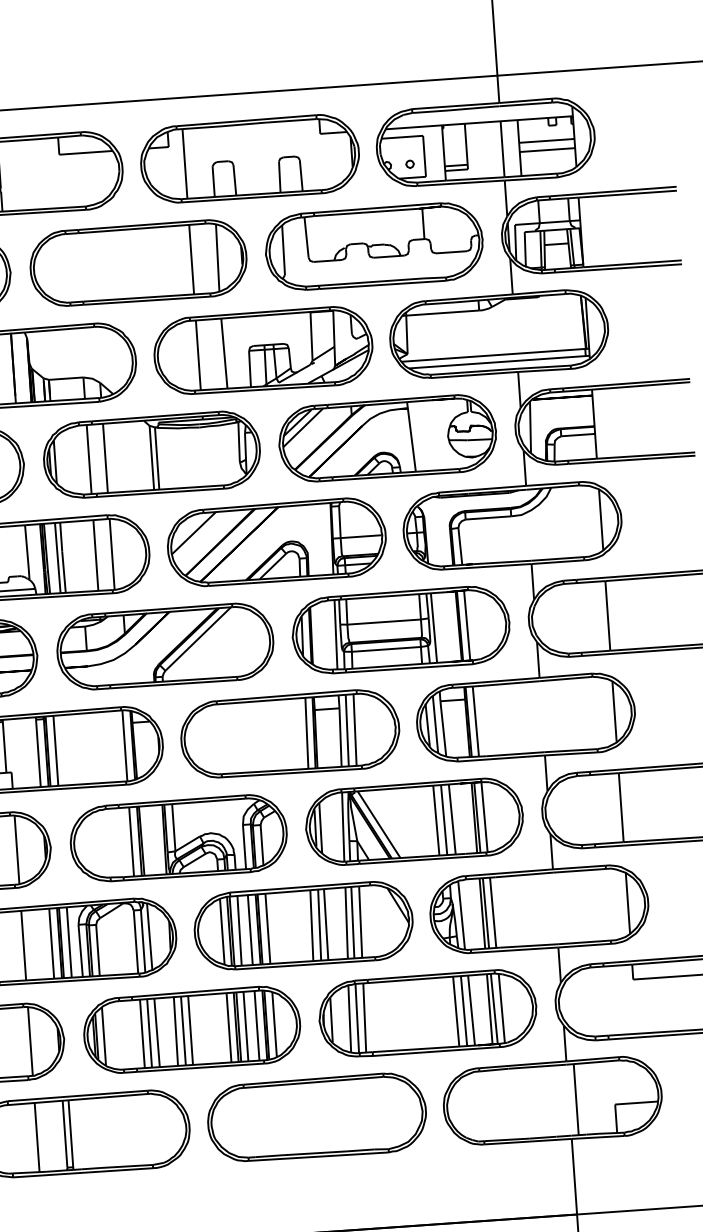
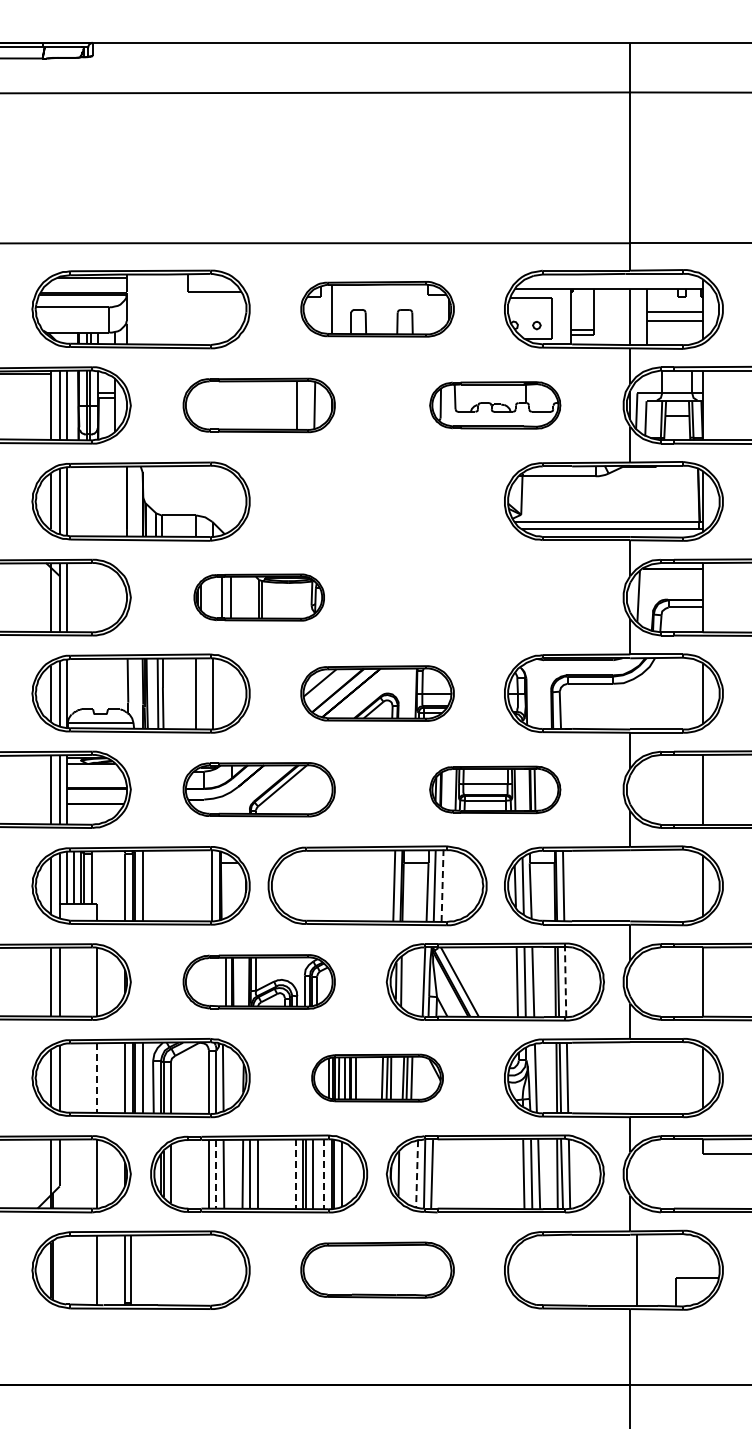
part: (249, 159) -> (377, 309), size x0.7
part: (373, 247) -> (494, 405), size x0.6
part: (138, 263) -> (259, 405), size x0.7
part: (263, 350) -> (377, 501), removed
part: (386, 438) -> (494, 597), removed
part: (152, 454) -> (259, 597), size x0.6
part: (276, 542) -> (377, 693), size x0.7
part: (400, 630) -> (494, 789), size x0.6
part: (165, 646) -> (259, 789), size x0.7
line: (354, 729) -> (442, 885), solid -> dashed
line: (484, 816) -> (565, 981), solid -> dashed
part: (179, 838) -> (259, 981), size x0.7
part: (303, 926) -> (377, 1078), size x0.6
line: (23, 946) -> (96, 1078), solid -> dashed
line: (350, 1018) -> (417, 1173), solid -> dashed
line: (257, 1026) -> (324, 1174), solid -> dashed
line: (229, 1027) -> (296, 1174), solid -> dashed
line: (149, 1033) -> (216, 1174), solid -> dashed
part: (316, 1117) -> (377, 1269), size x0.7

